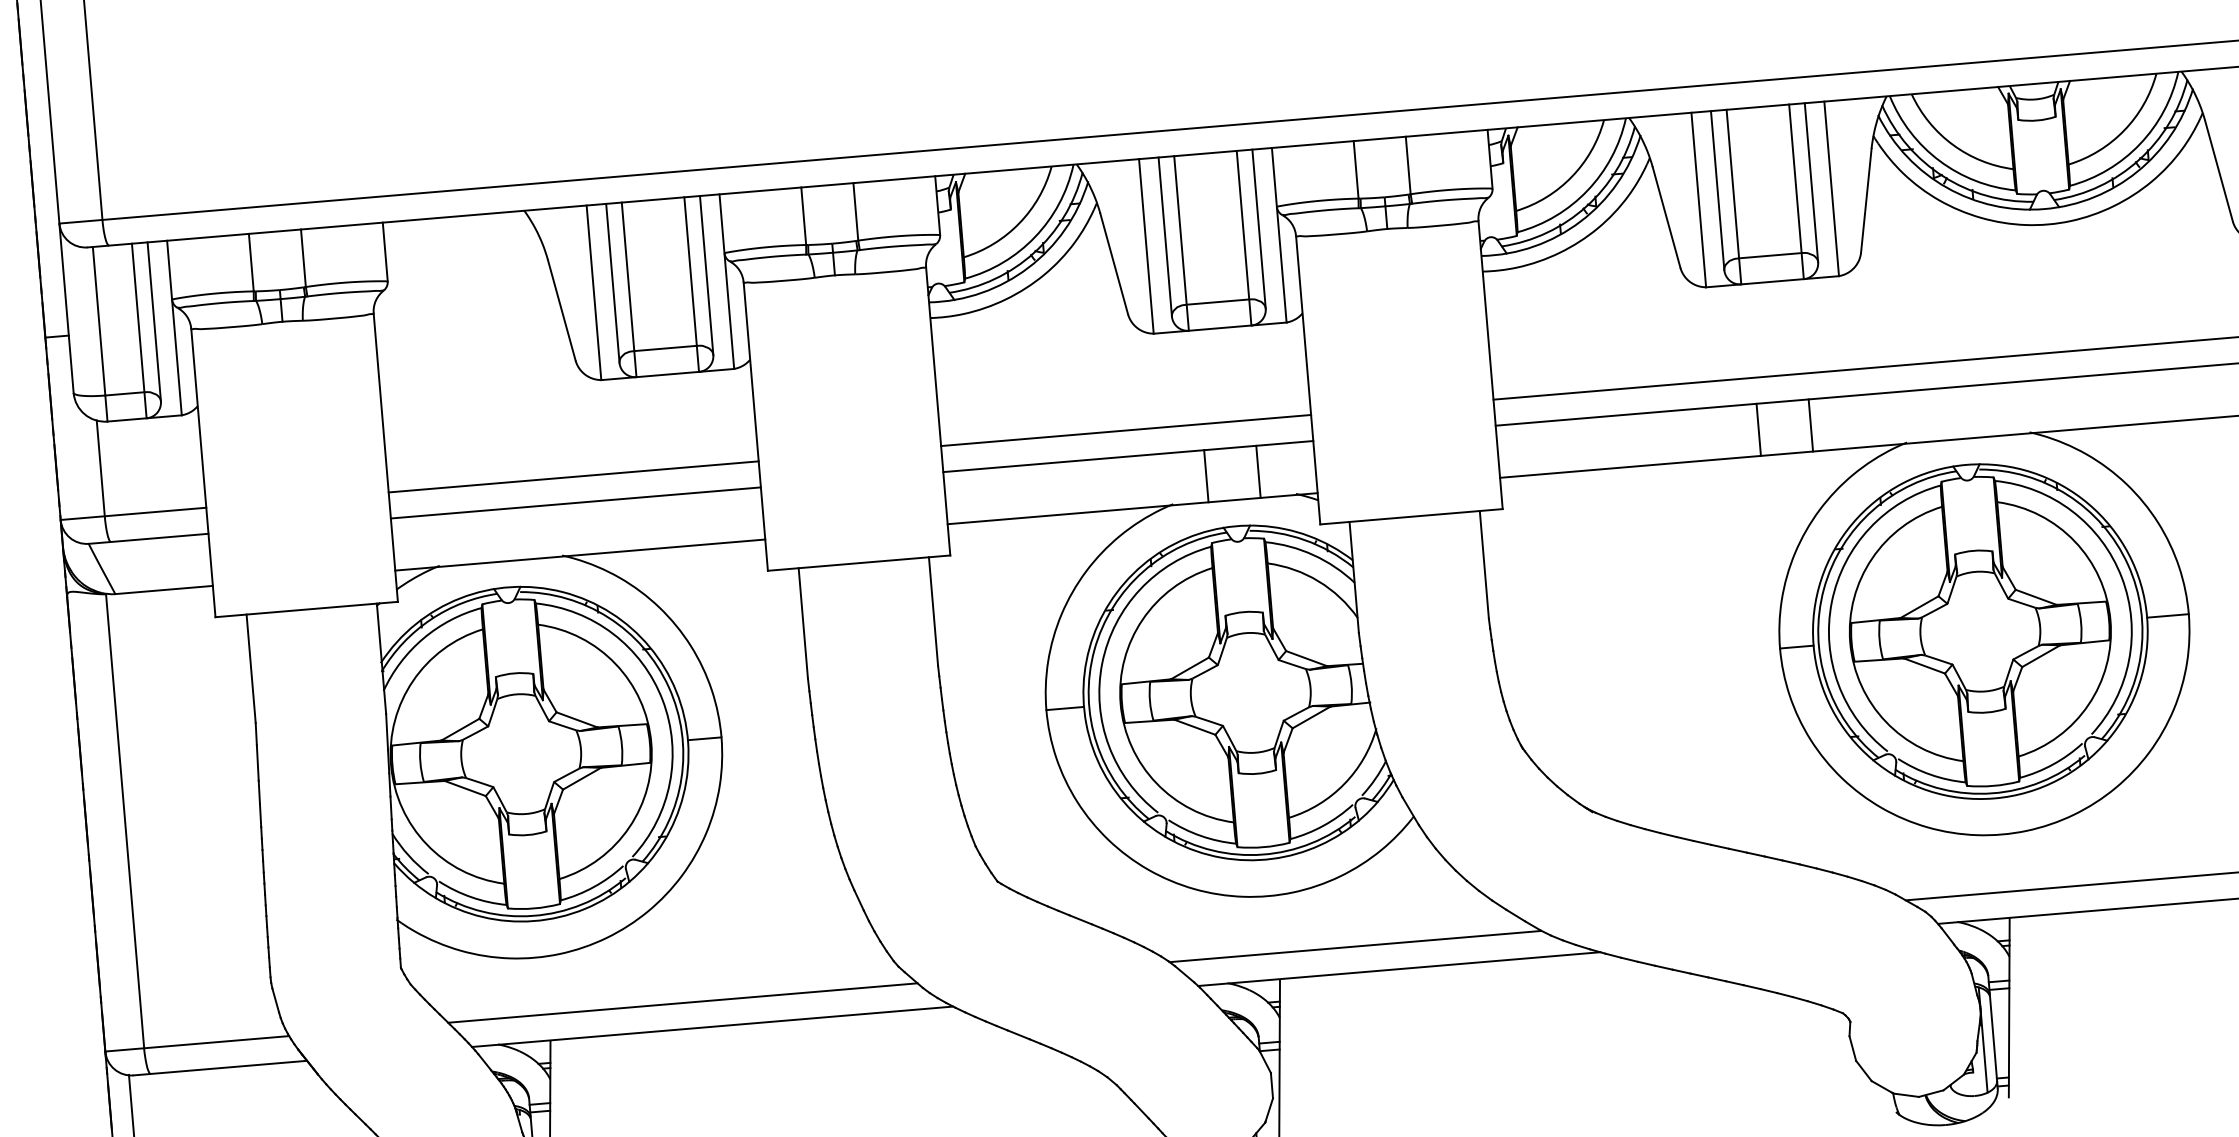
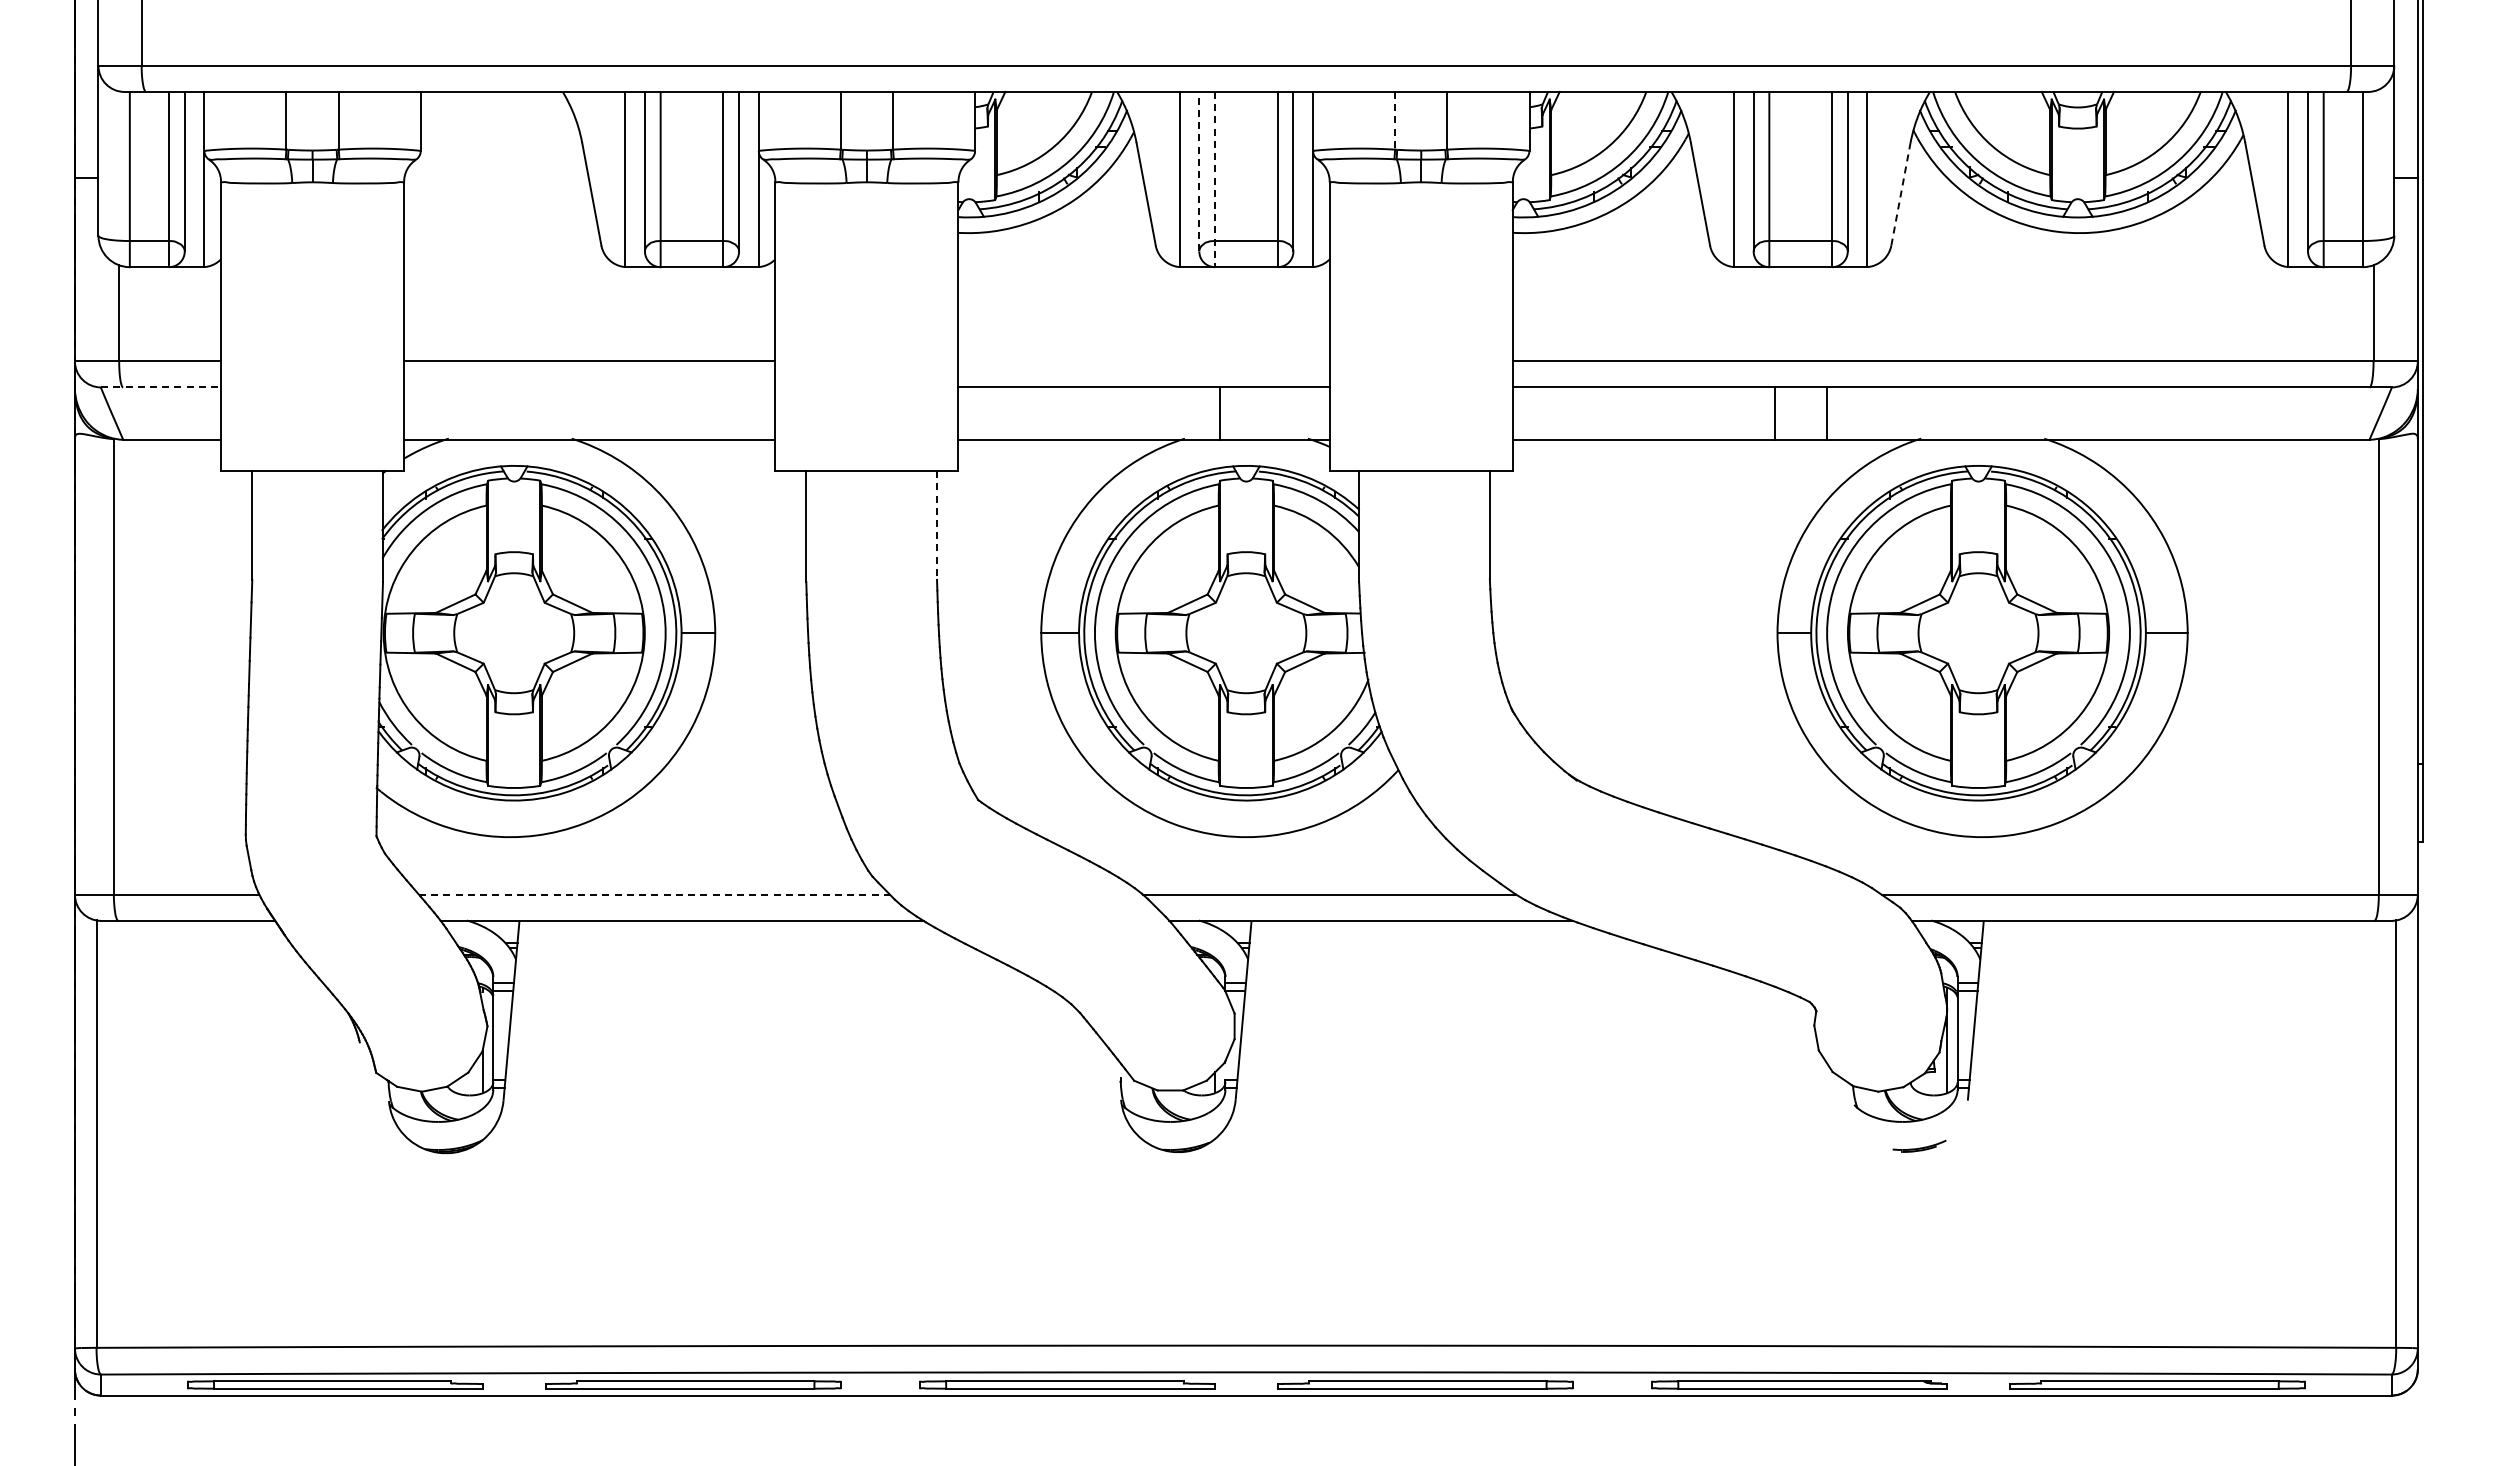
line: (1356, 169) -> (1395, 120), solid -> dashed
line: (1866, 199) -> (1901, 193), solid -> dashed
line: (1165, 236) -> (1199, 171), solid -> dashed
line: (1182, 243) -> (1215, 179), solid -> dashed
line: (1125, 430) -> (1143, 361), removed
line: (1258, 471) -> (1272, 413), removed
line: (575, 503) -> (589, 387), removed
line: (149, 538) -> (161, 387), solid -> dashed
line: (934, 612) -> (937, 526), solid -> dashed
line: (683, 1002) -> (655, 894), solid -> dashed

